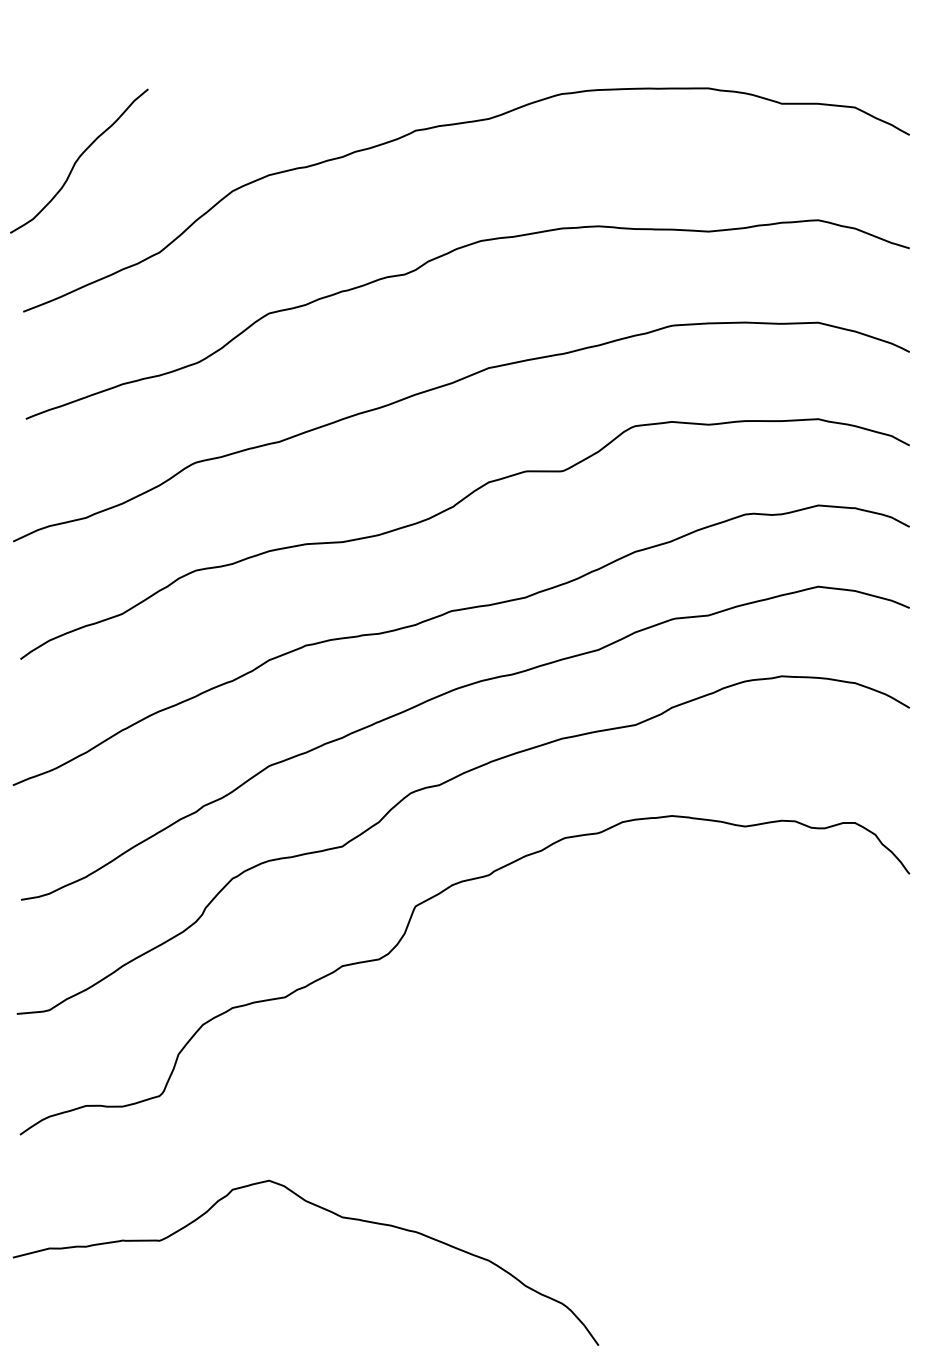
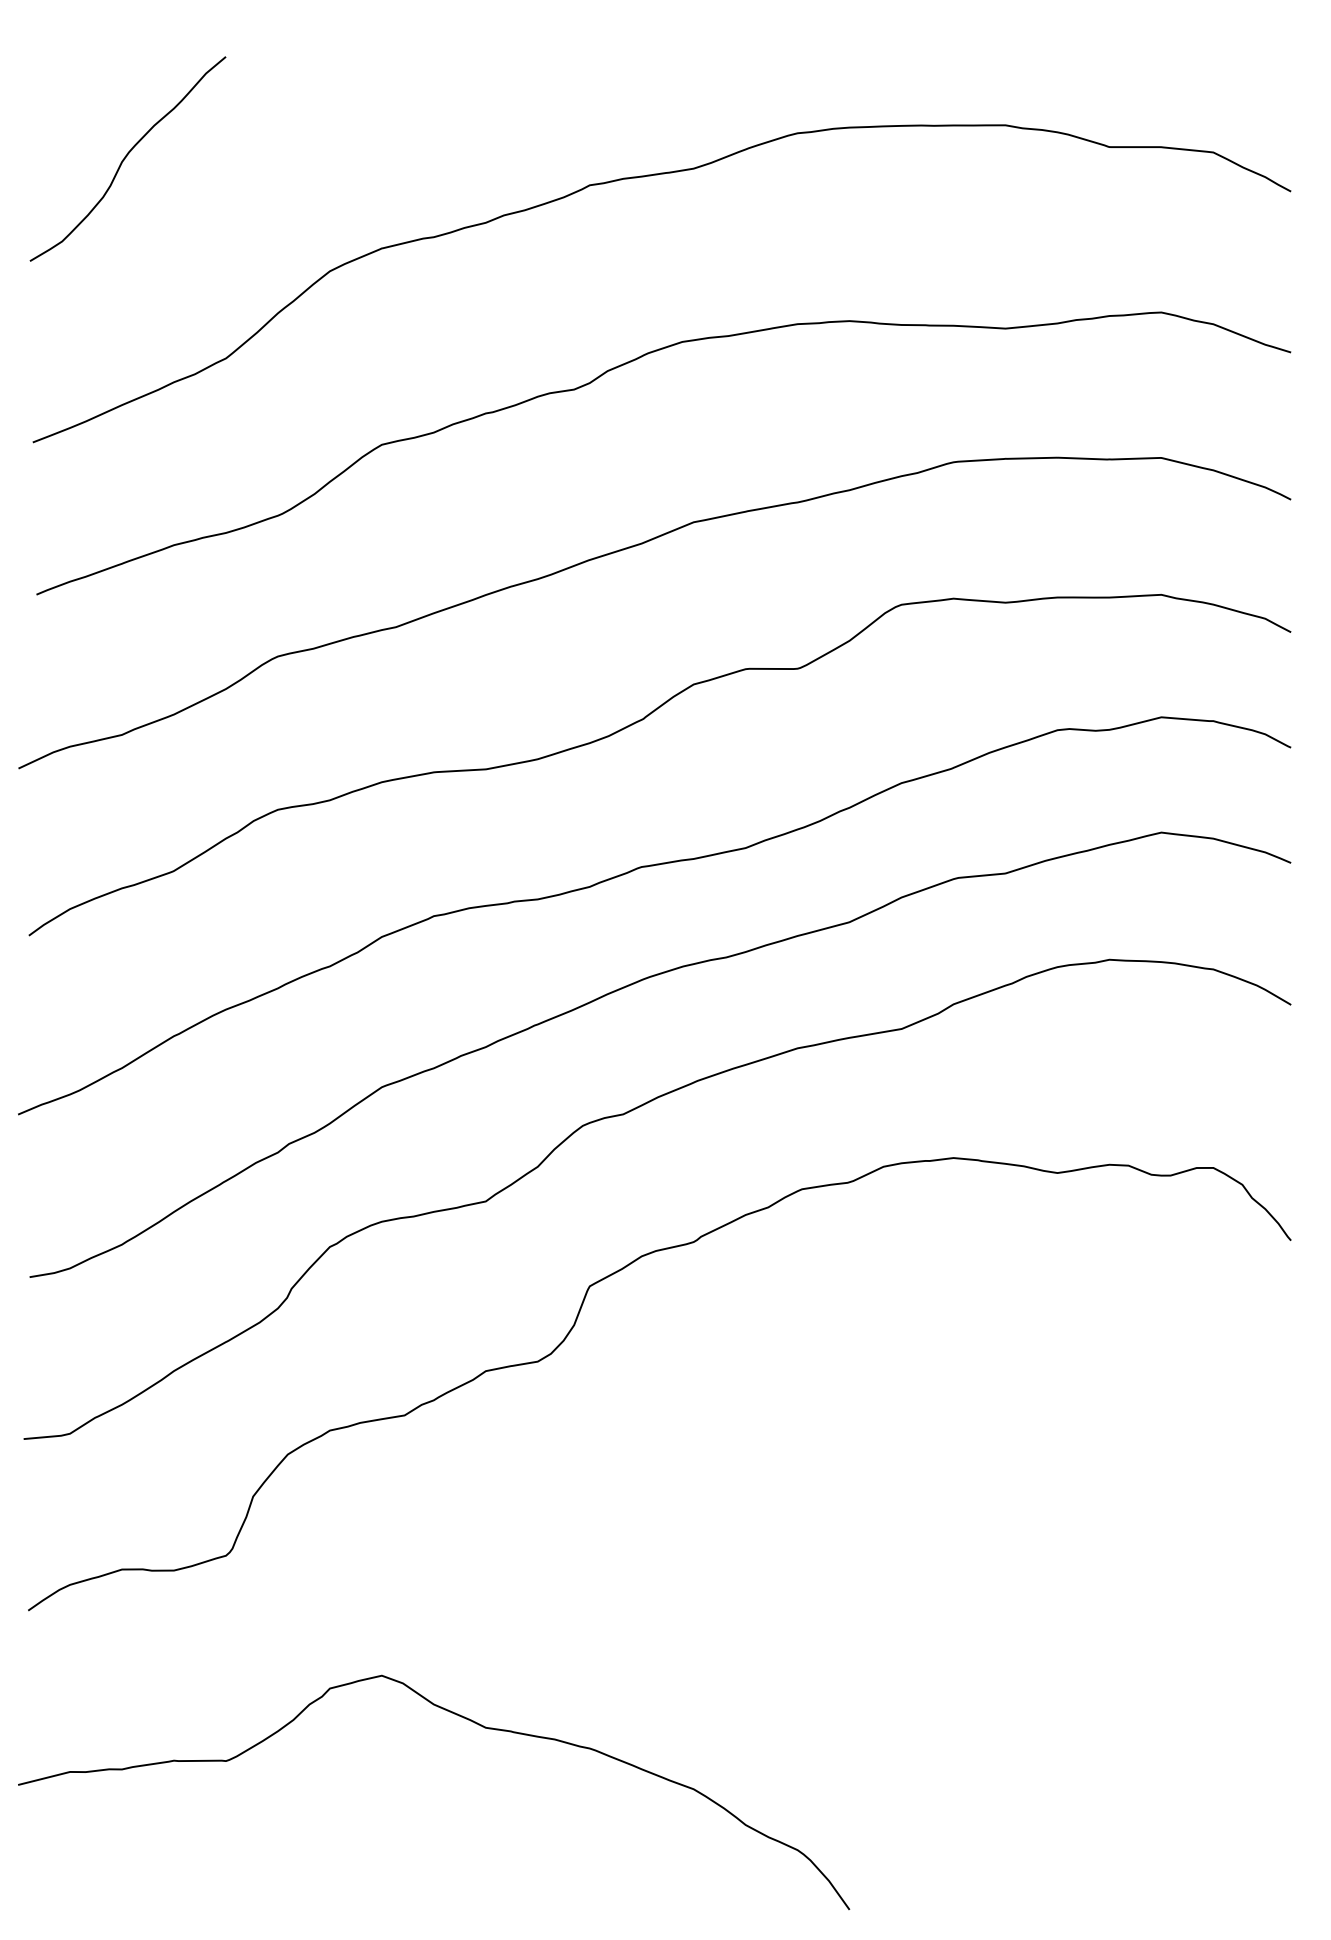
curve: (78, 160) -> (126, 158), moved

